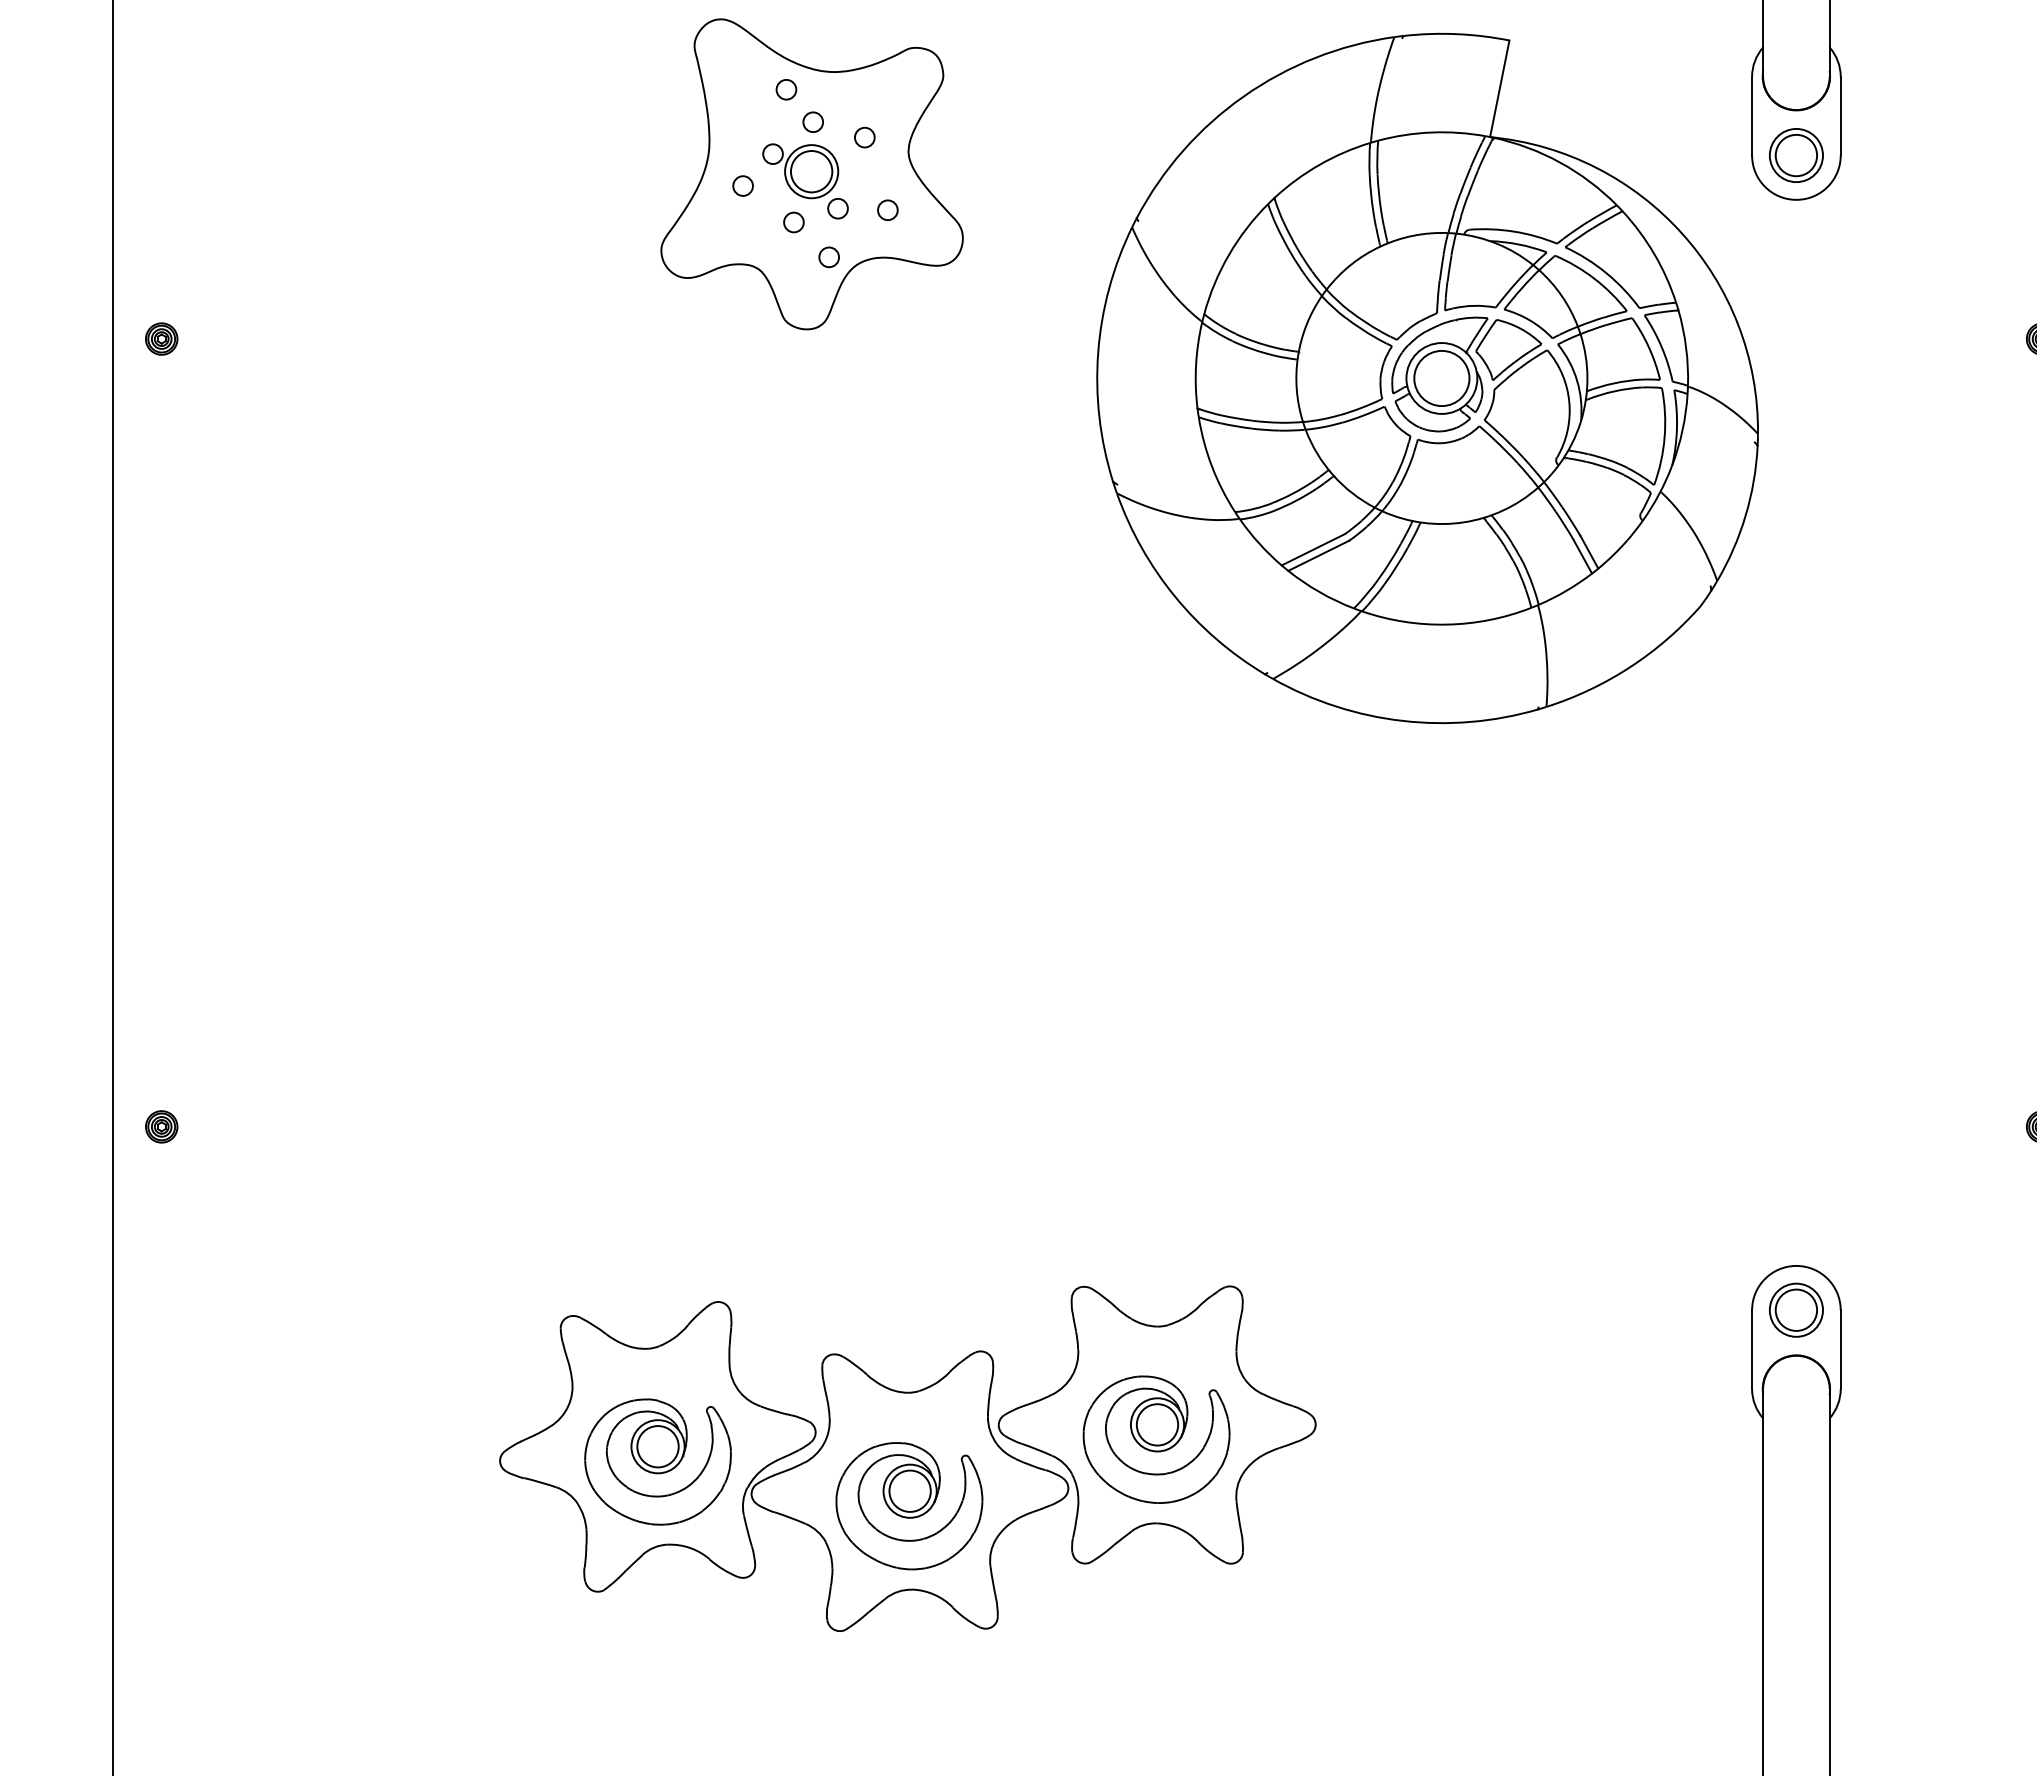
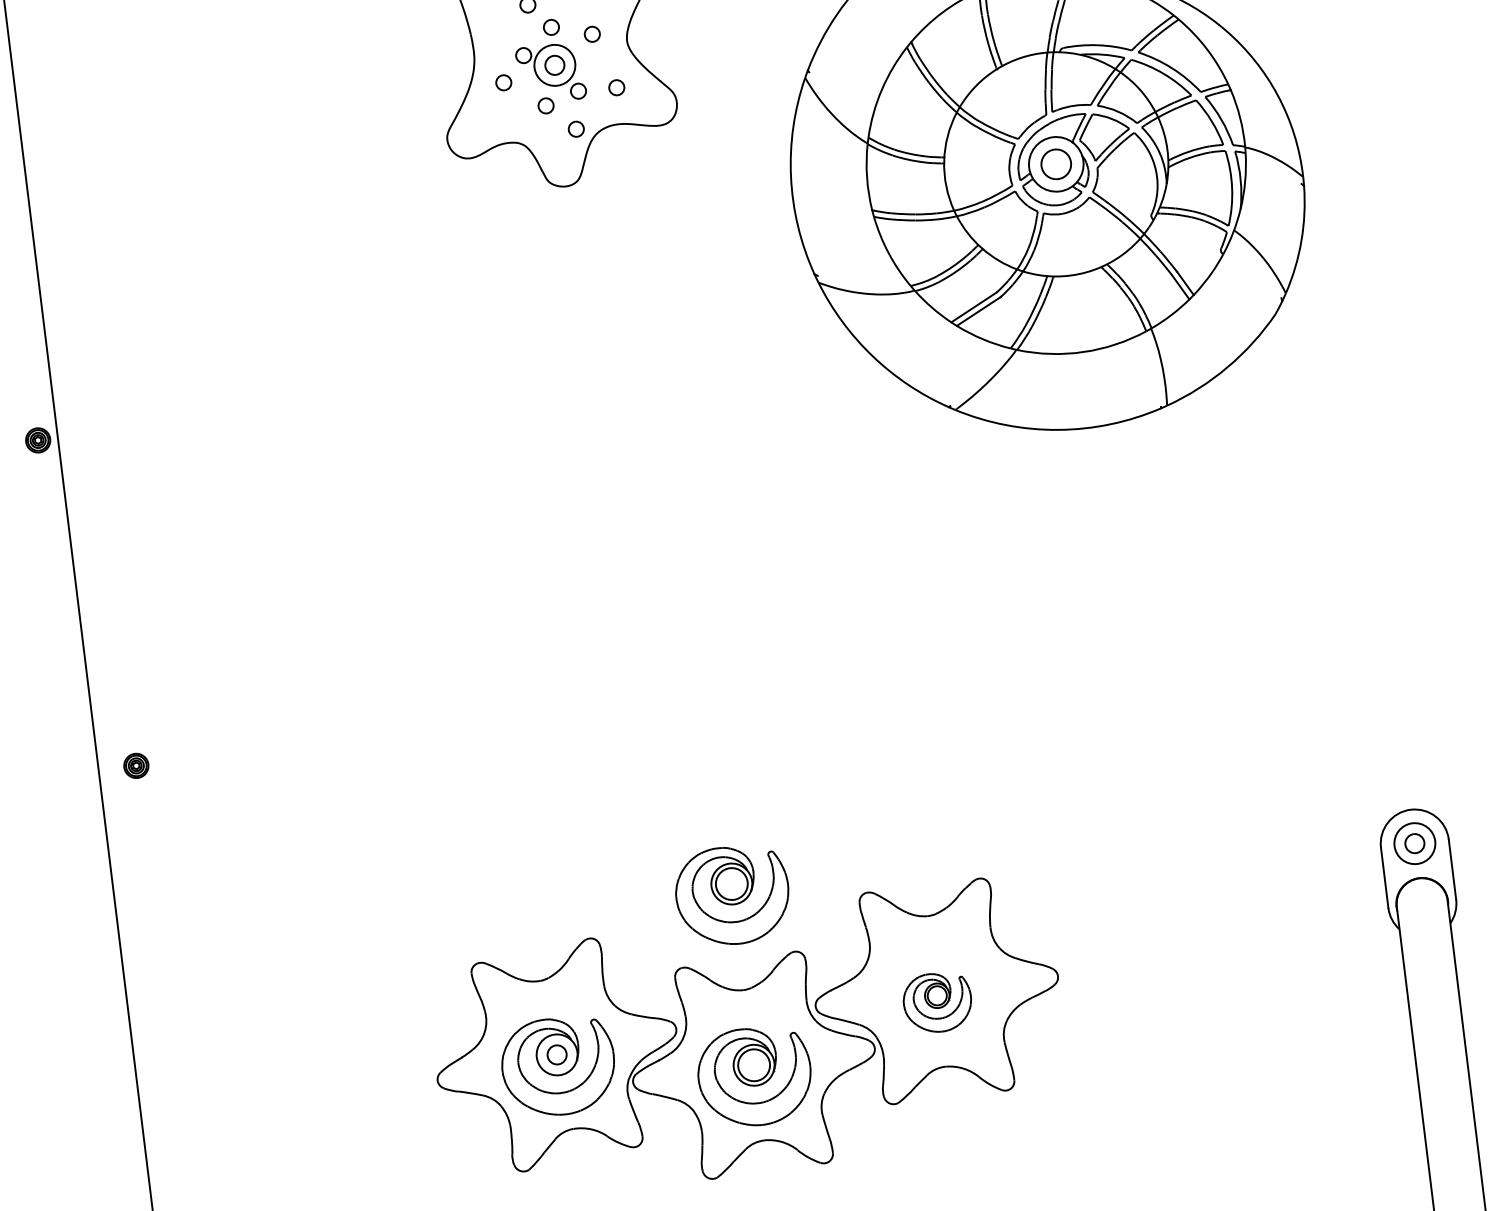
circle: (811, 171) -> (554, 65), size x0.6
part: (161, 338) -> (37, 439), moved
circle: (1441, 378) -> (1055, 164), size x0.7
part: (161, 1126) -> (136, 765), moved
part: (909, 1269) -> (732, 895), added
circle: (1796, 1309) -> (1414, 843), size x0.6
part: (1156, 1439) -> (937, 1002), size x0.6
circle: (657, 1446) -> (556, 1054), size x0.6

